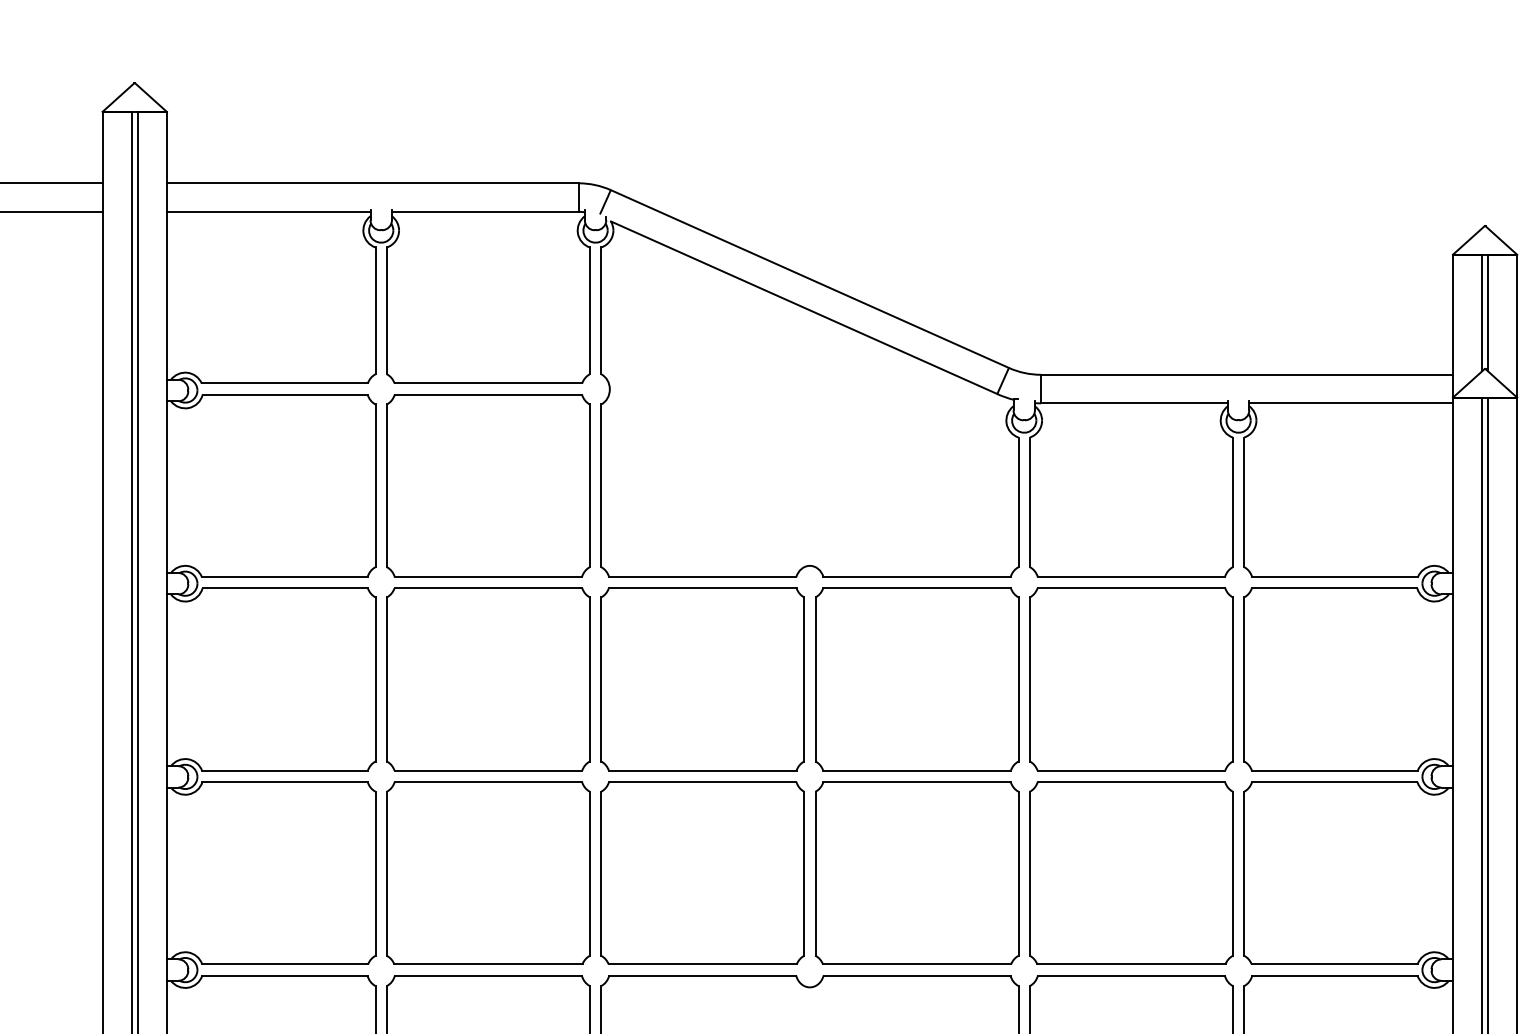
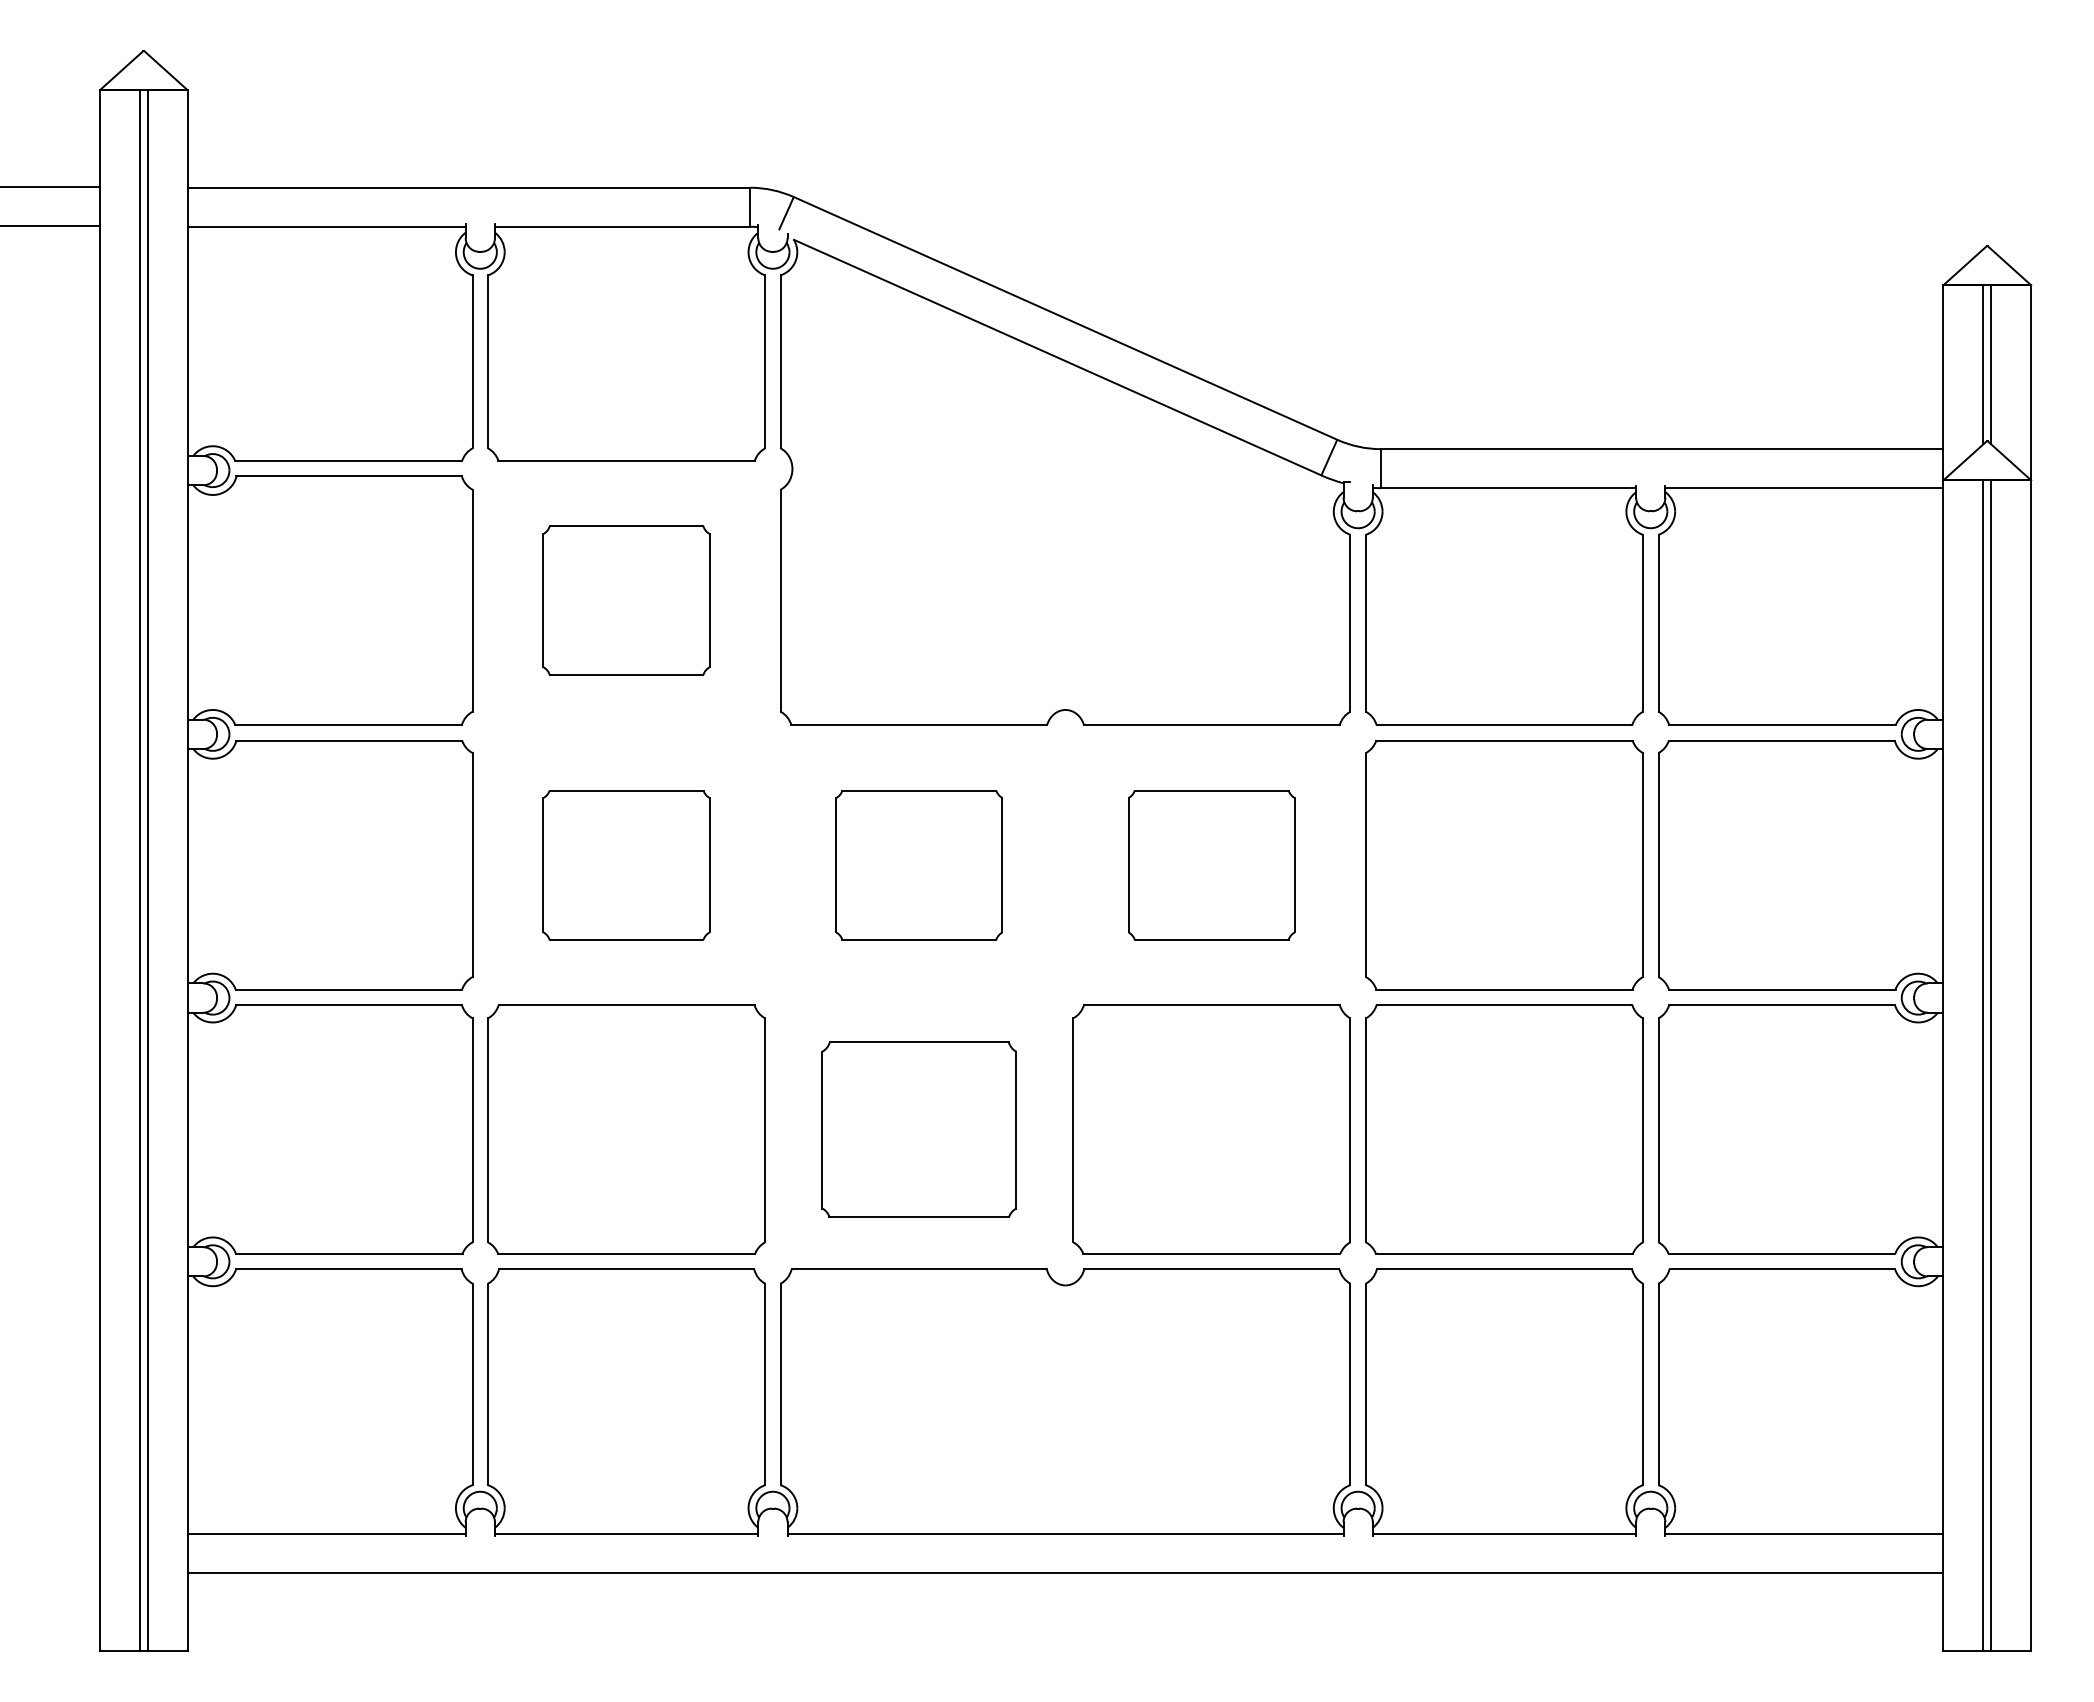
part: (488, 485) -> (626, 600), size x0.6
part: (488, 679) -> (626, 865), size x0.6
part: (702, 679) -> (919, 865), size x0.6
part: (916, 679) -> (1211, 865), size x0.6
part: (702, 873) -> (919, 1129), size x0.7

